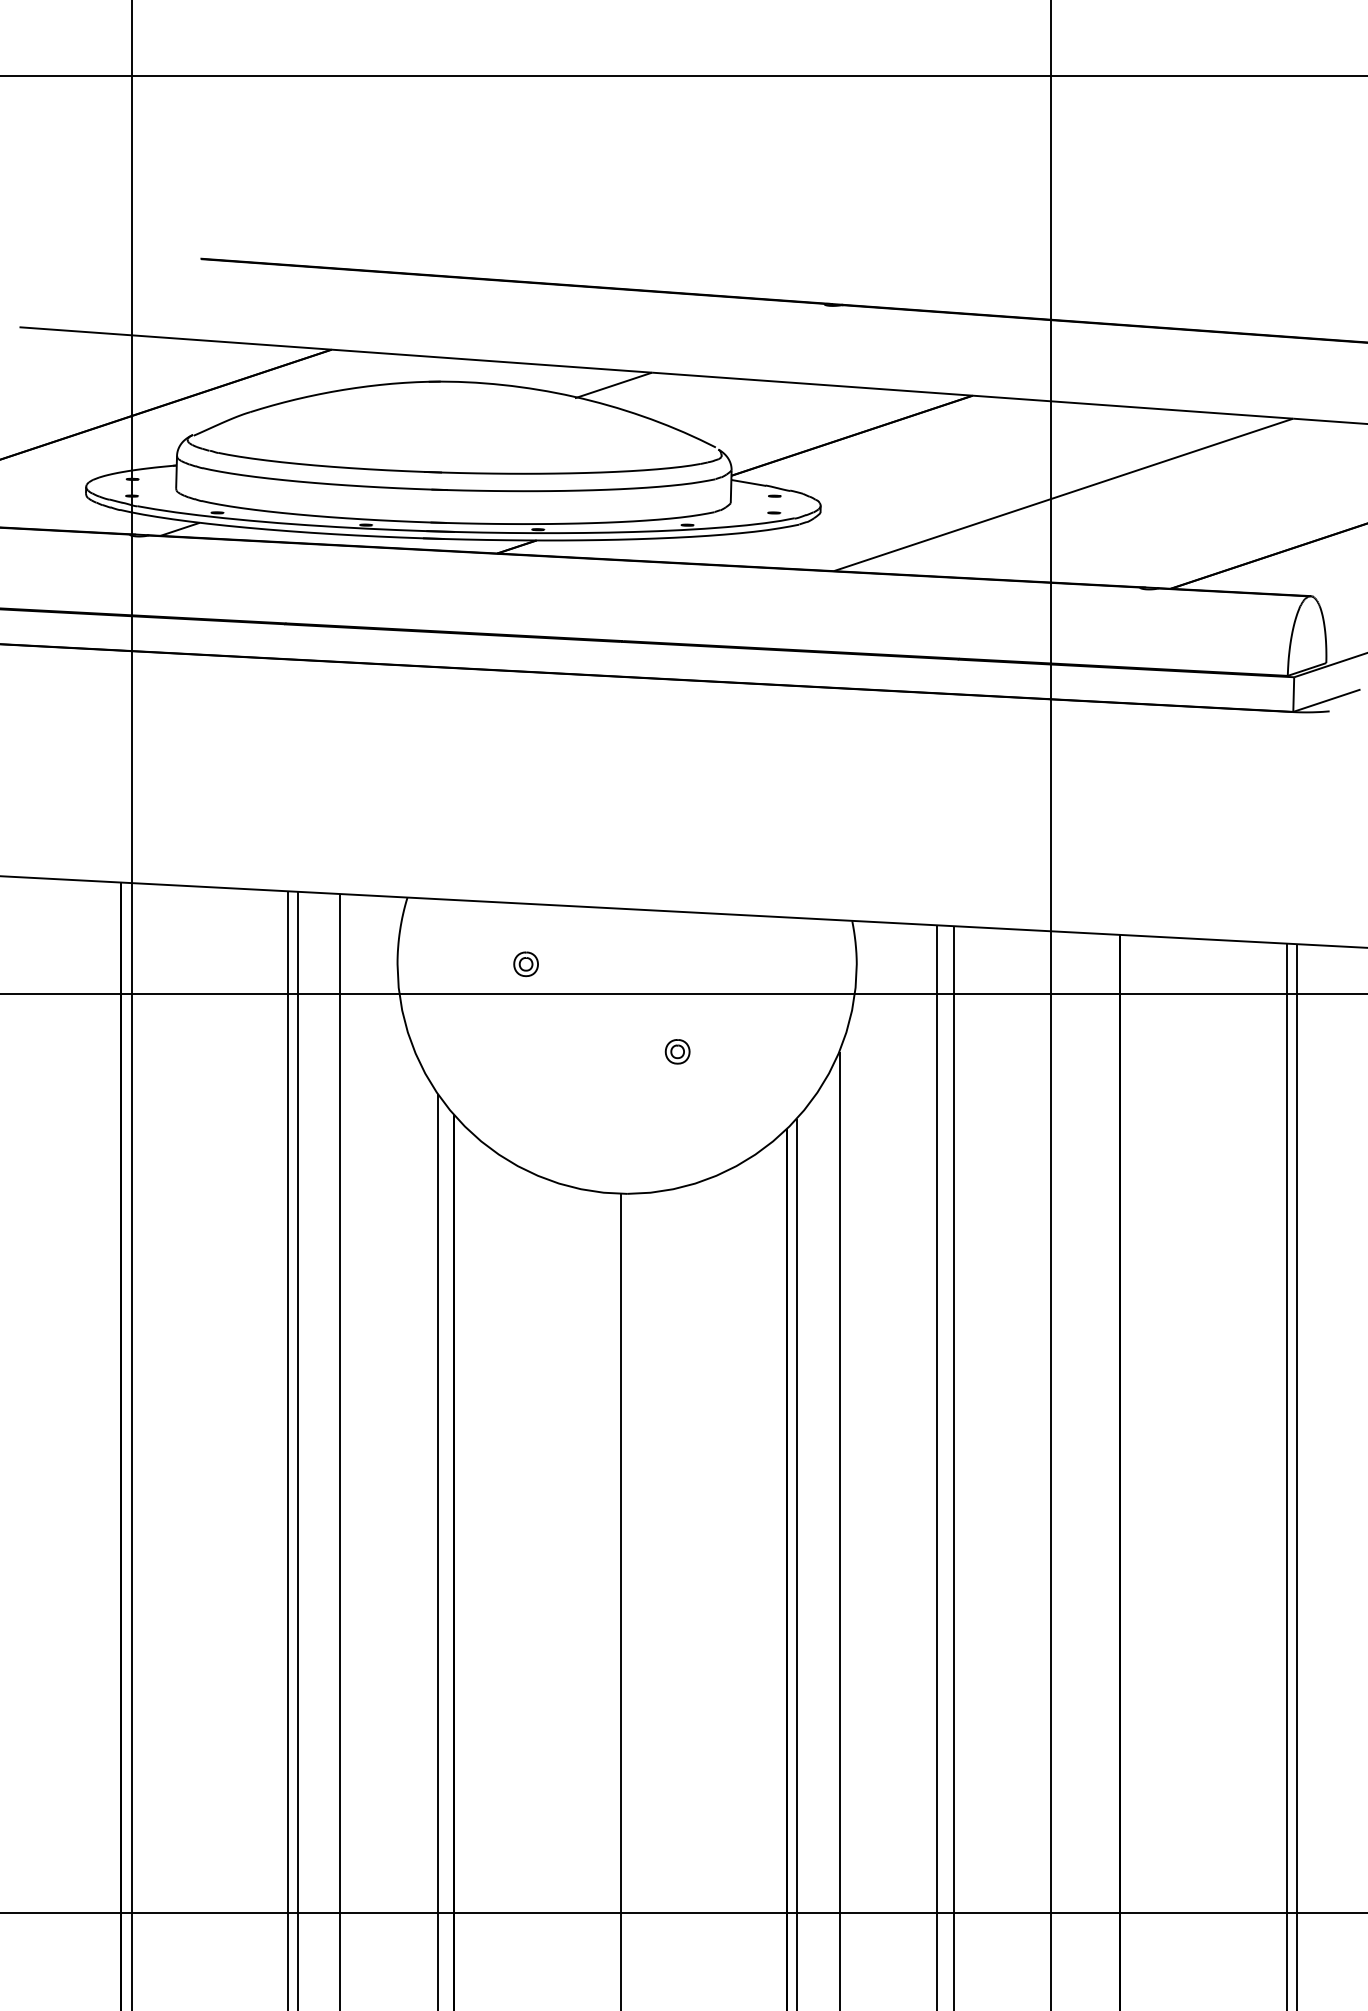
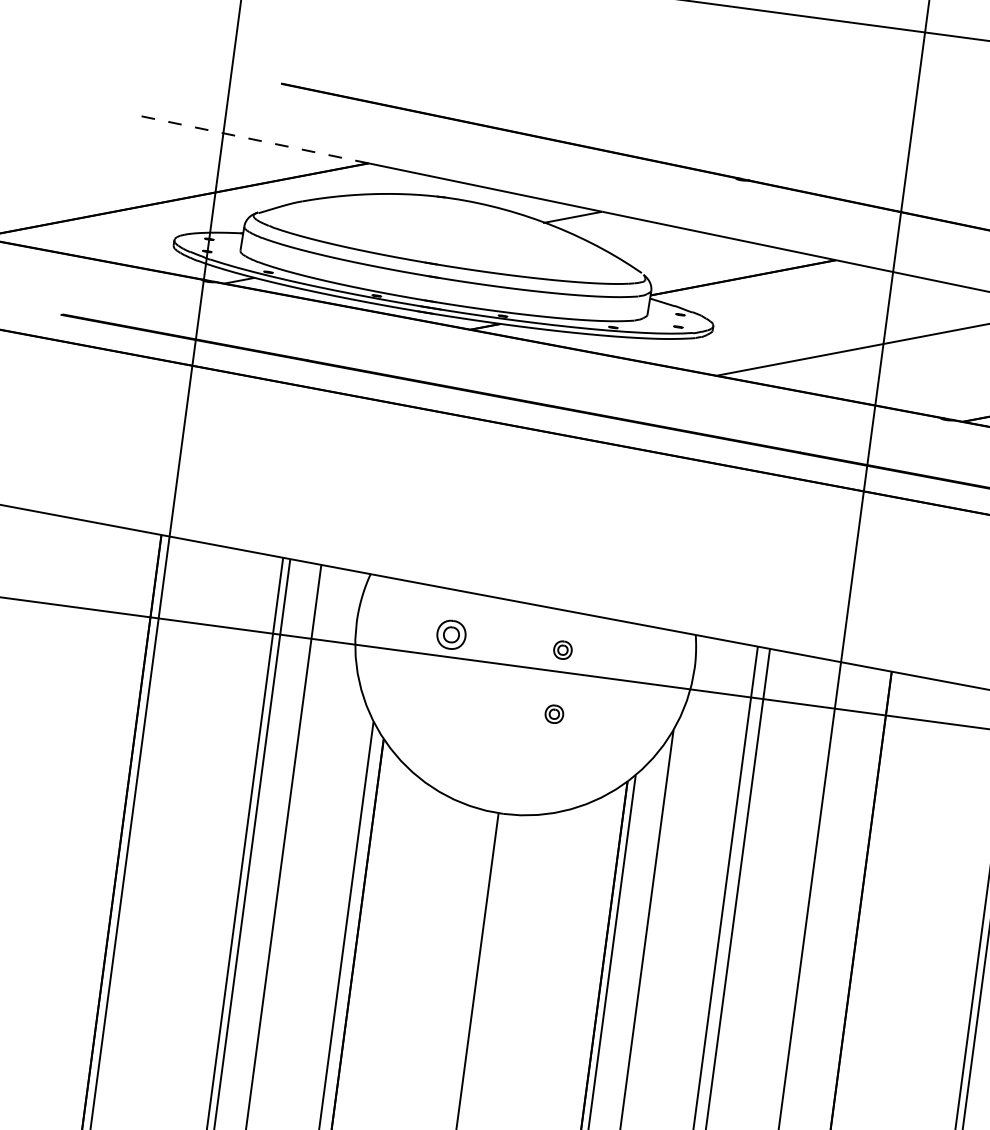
line: (175, 338) -> (254, 139), solid -> dashed
part: (525, 964) -> (450, 635), size x1.6
part: (677, 964) -> (562, 649), added

